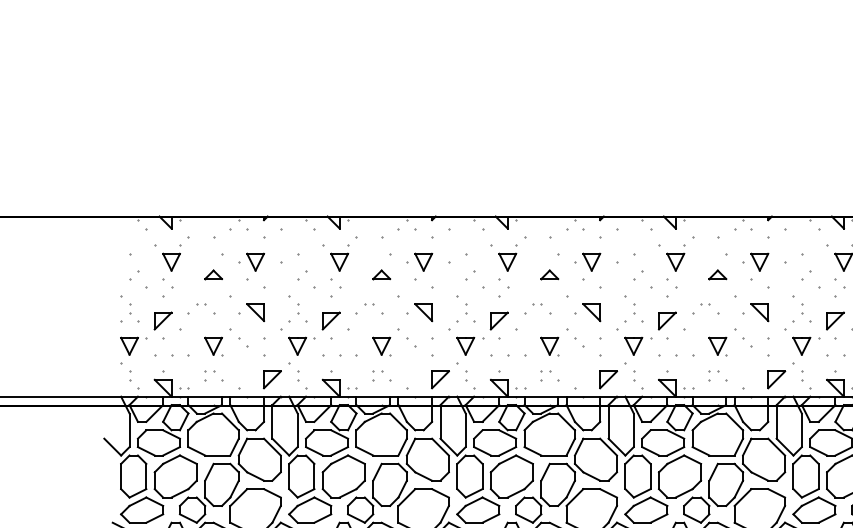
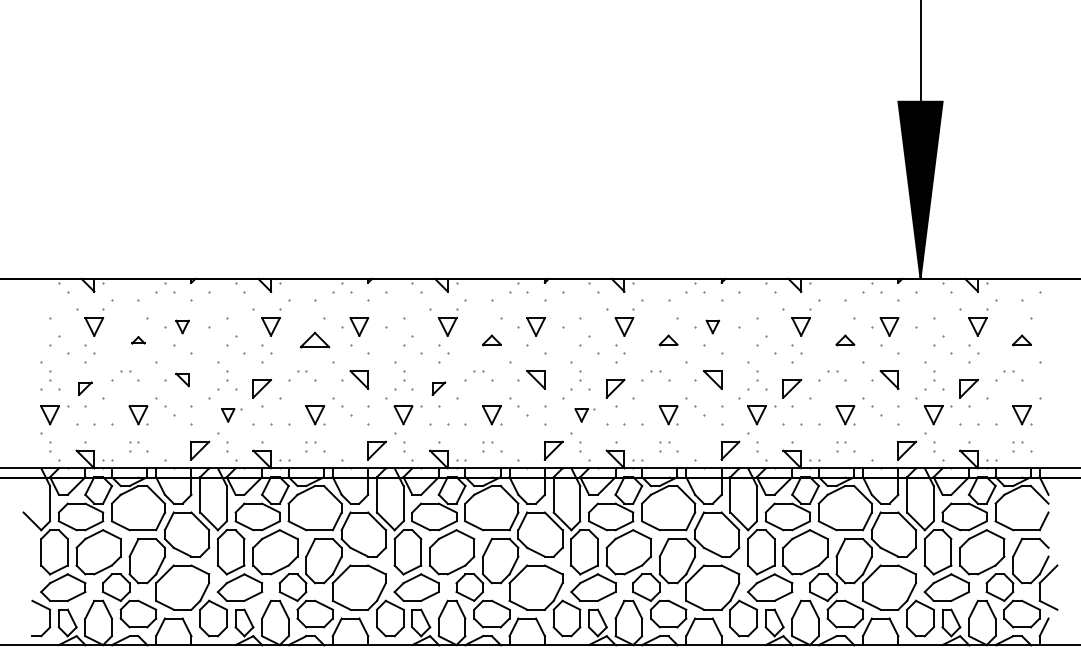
part: (255, 261) -> (182, 326), size x0.7
part: (759, 261) -> (712, 326), size x0.7
part: (213, 275) -> (138, 340), size x0.7
part: (381, 275) -> (315, 340), size x1.6
part: (255, 312) -> (182, 379), size x0.7
part: (163, 320) -> (85, 388), size x0.7
part: (498, 320) -> (438, 388), size x0.7
part: (302, 346) -> (231, 415), size x0.7
part: (637, 346) -> (584, 415), size x0.7

